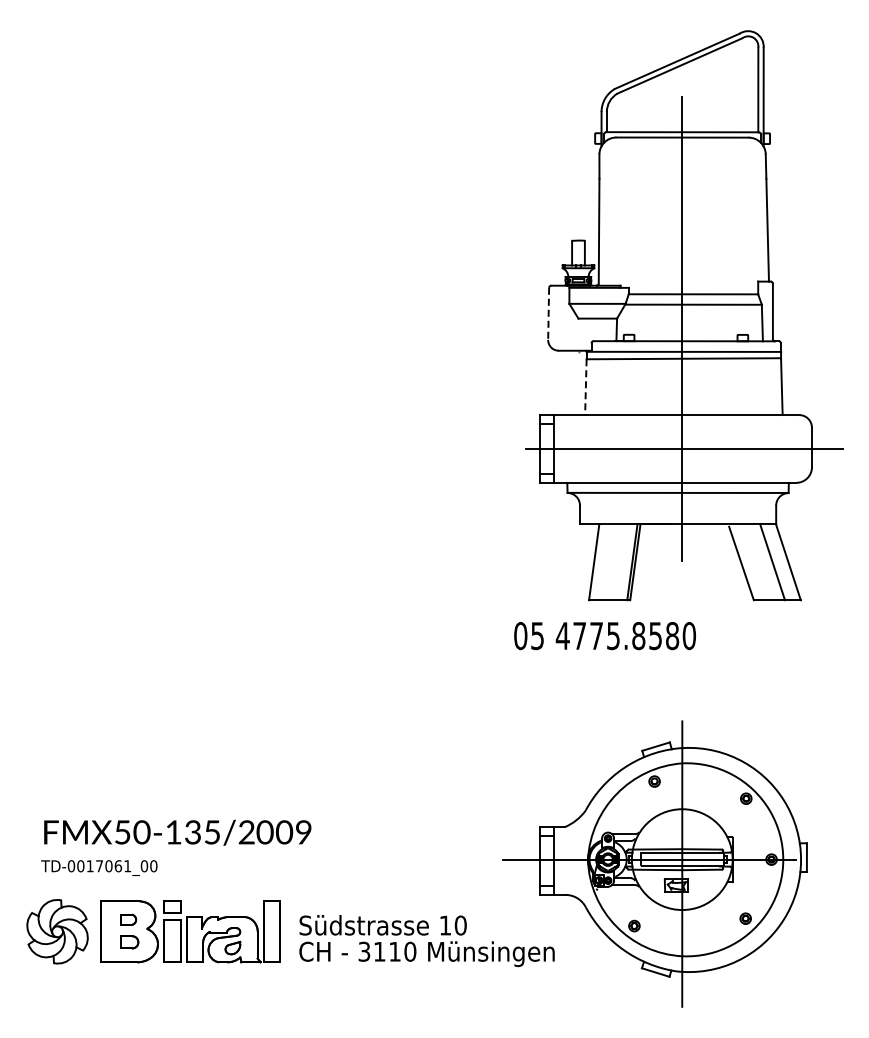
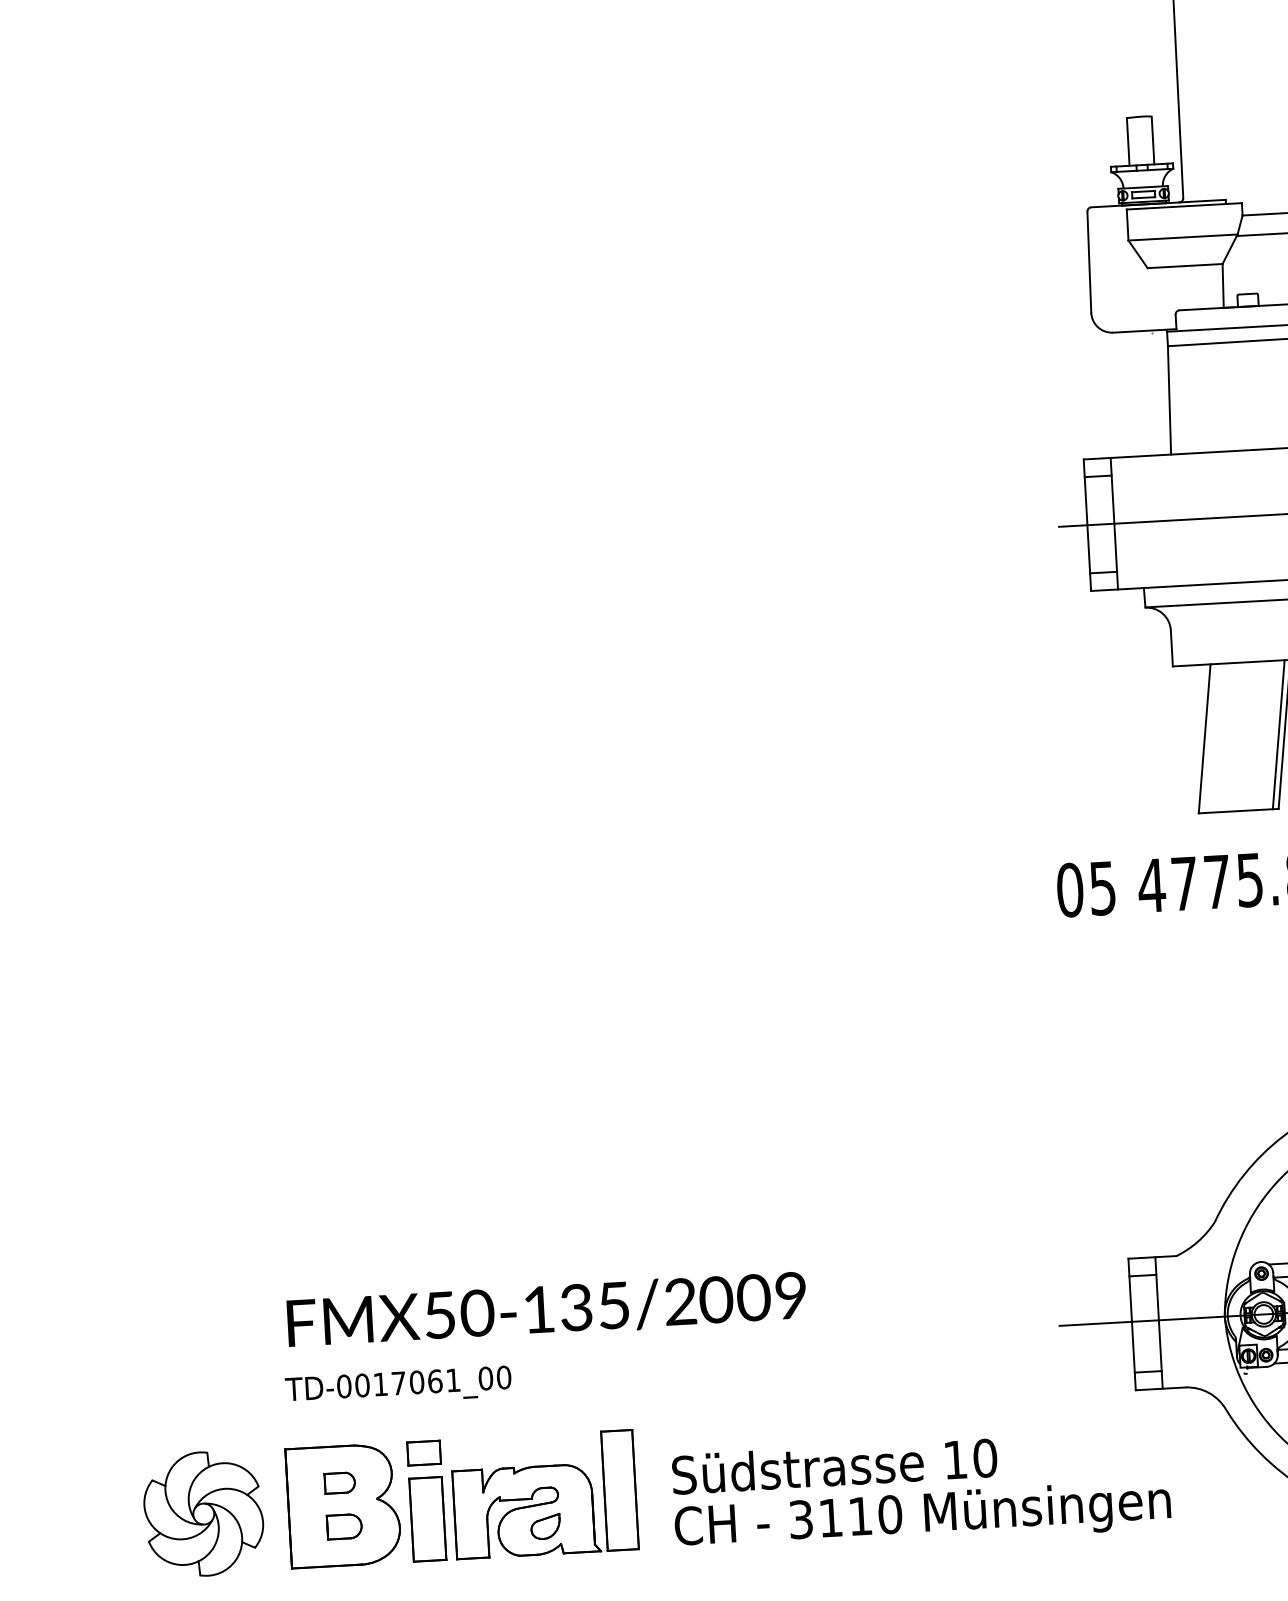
line: (548, 314) -> (1089, 263), dashed -> solid
line: (585, 387) -> (1168, 401), dashed -> solid
text: (176, 847) -> (546, 1338), moved

